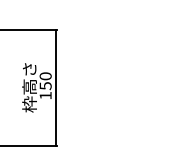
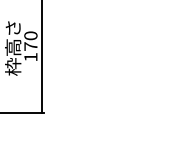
text: (45, 86) -> (30, 47), 150 -> 170

